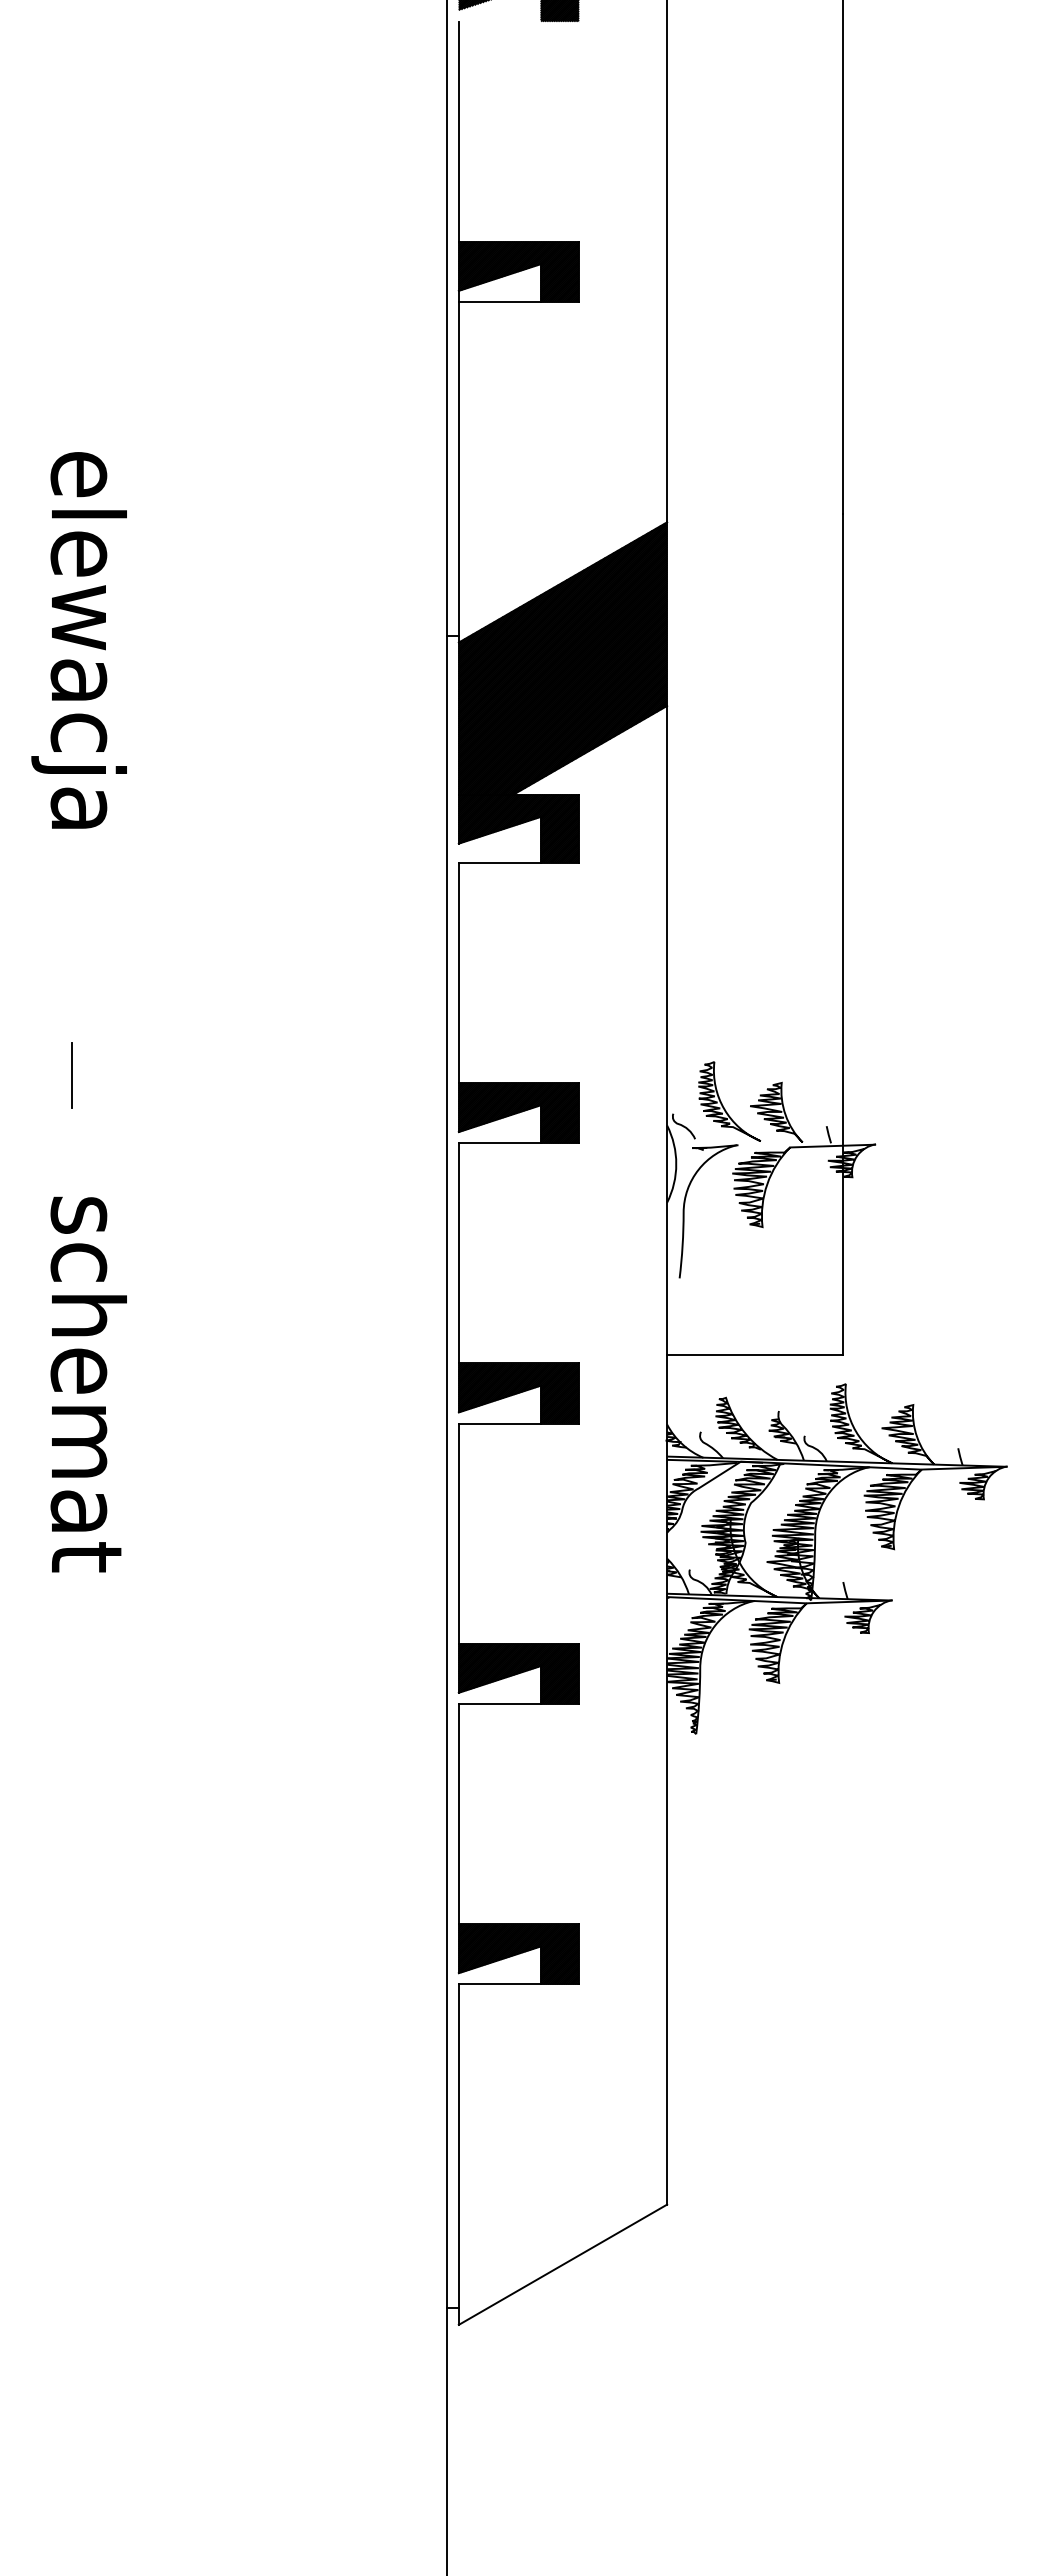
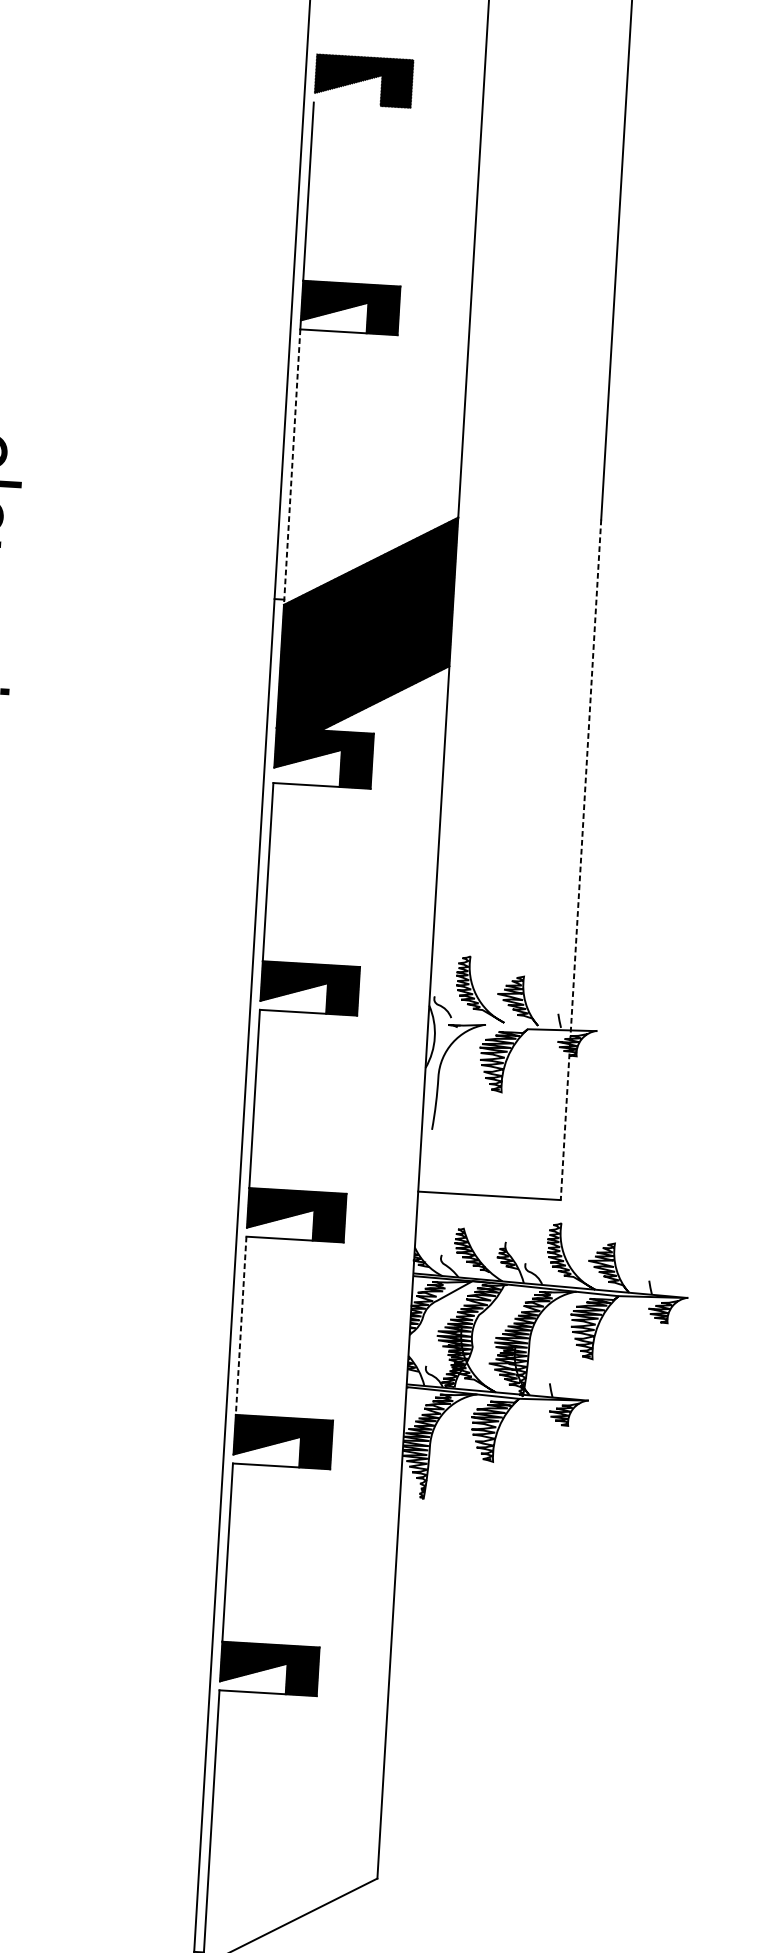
line: (458, 472) -> (291, 467), solid -> dashed
line: (843, 934) -> (581, 859), solid -> dashed
line: (458, 1534) -> (240, 1326), solid -> dashed

